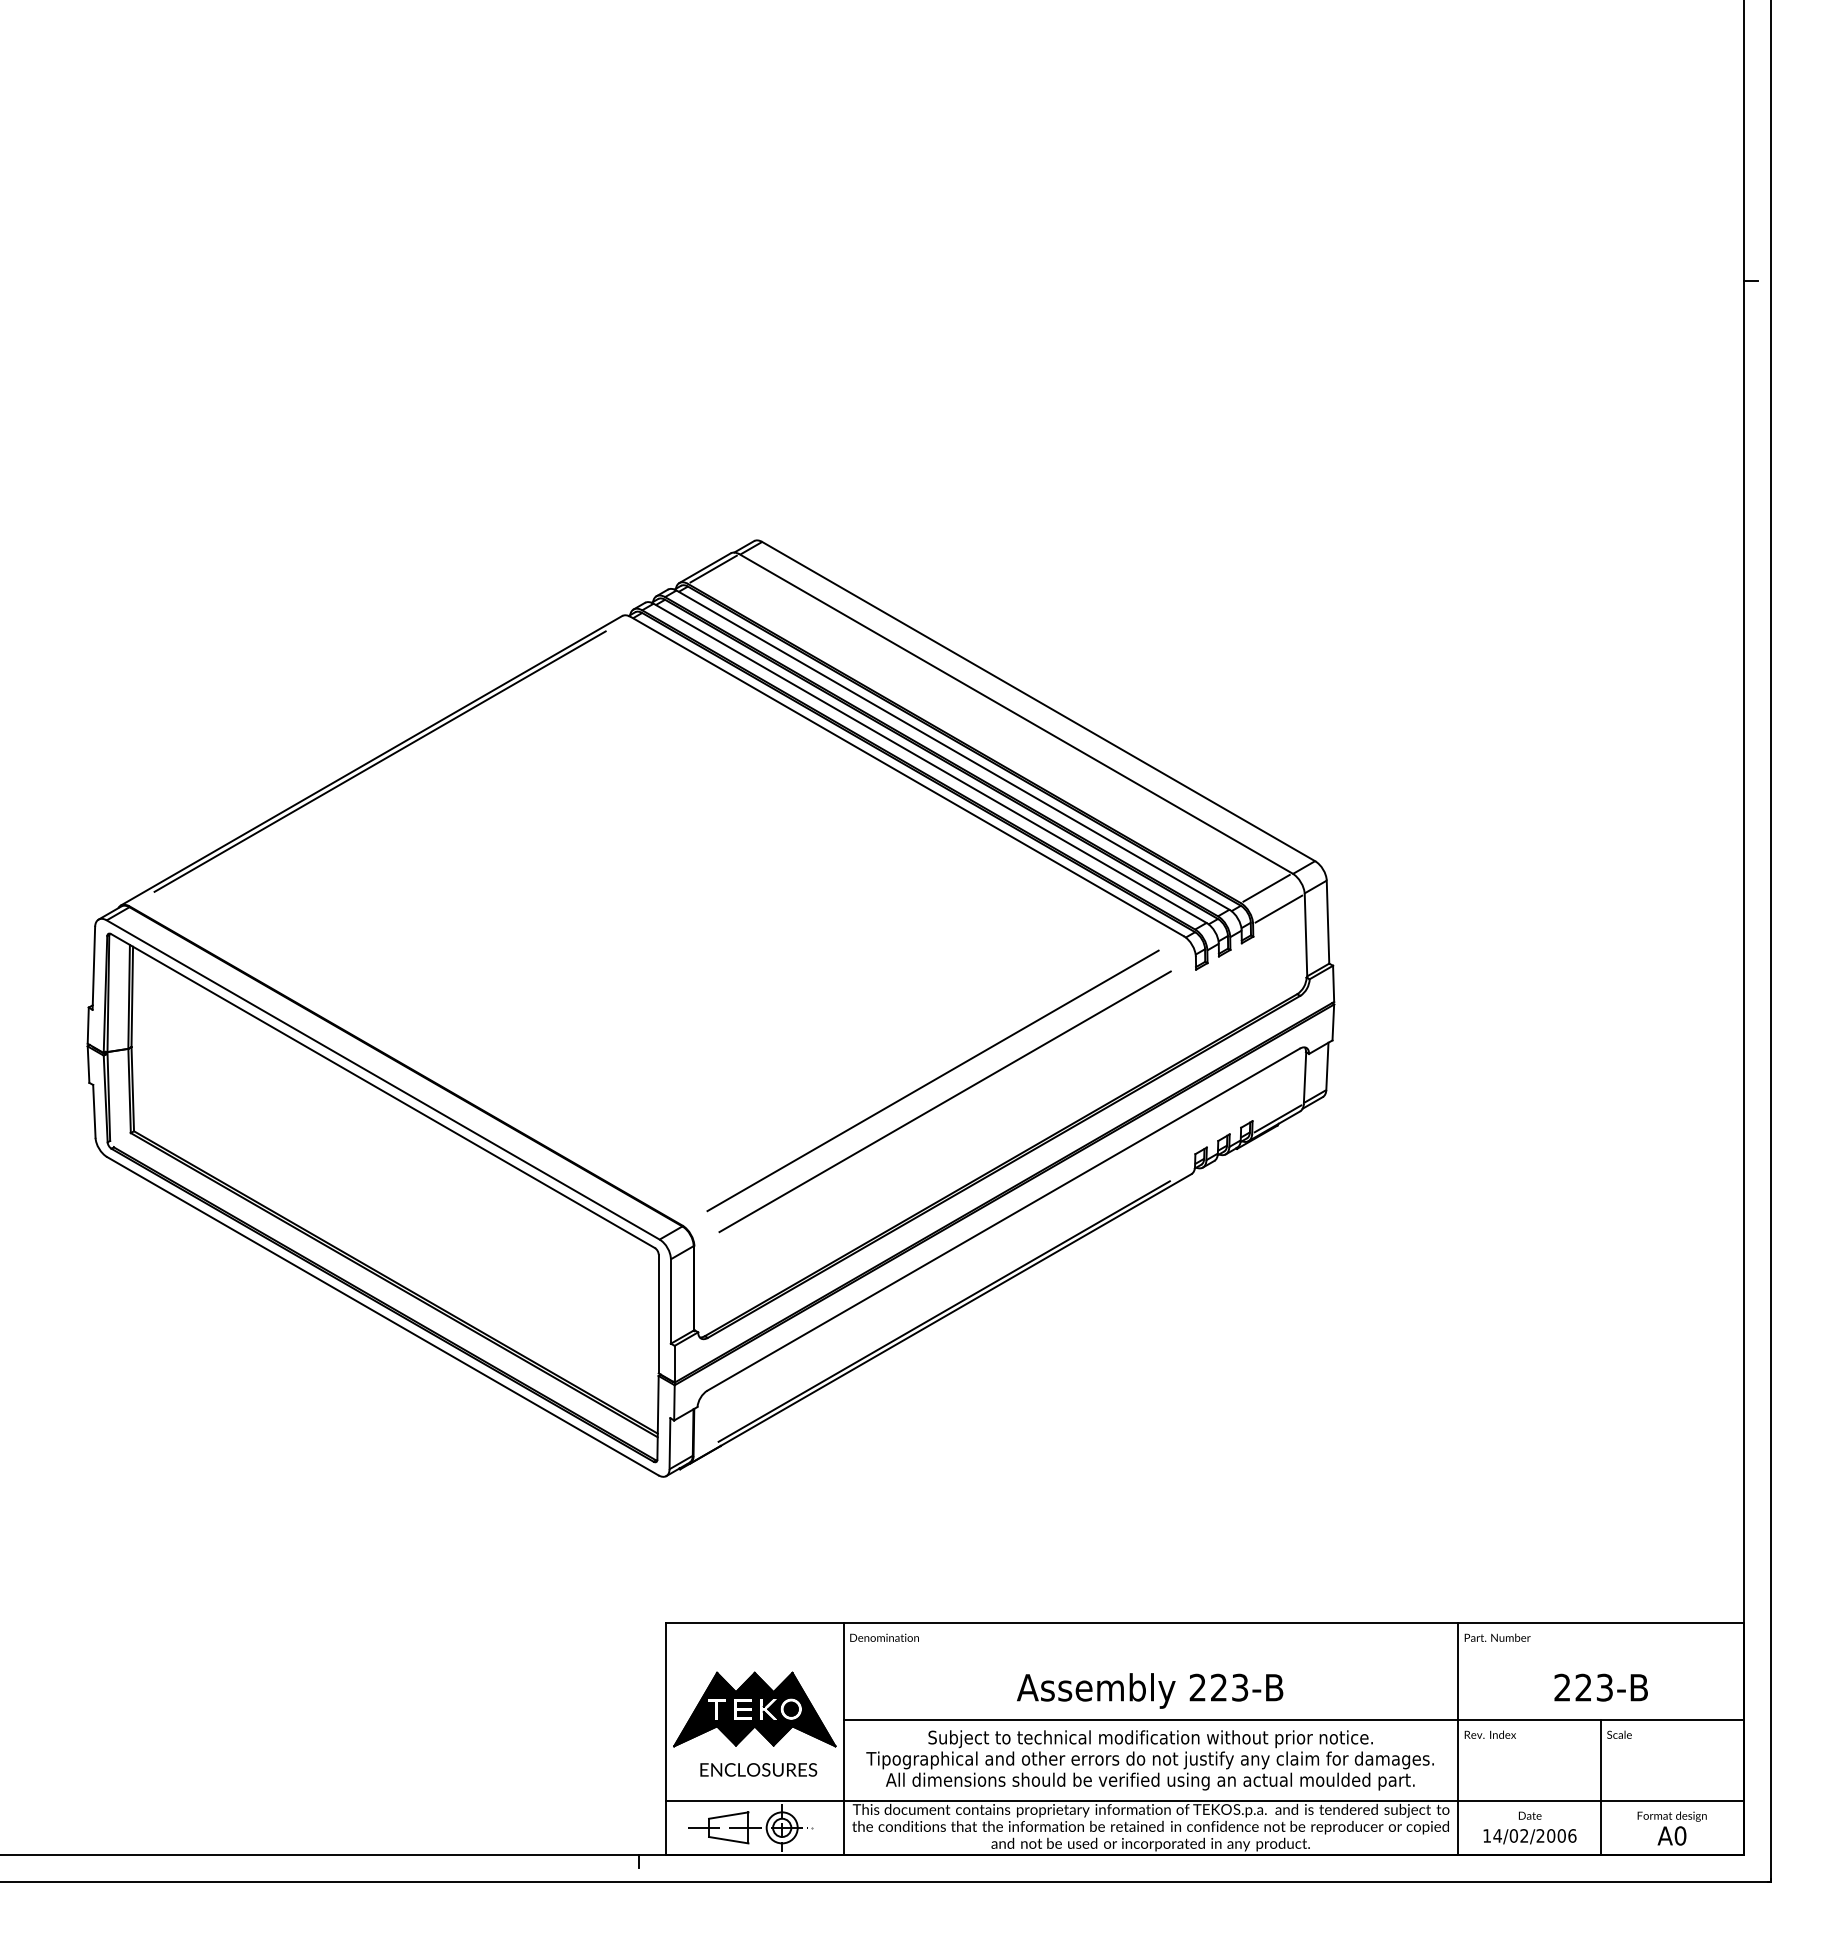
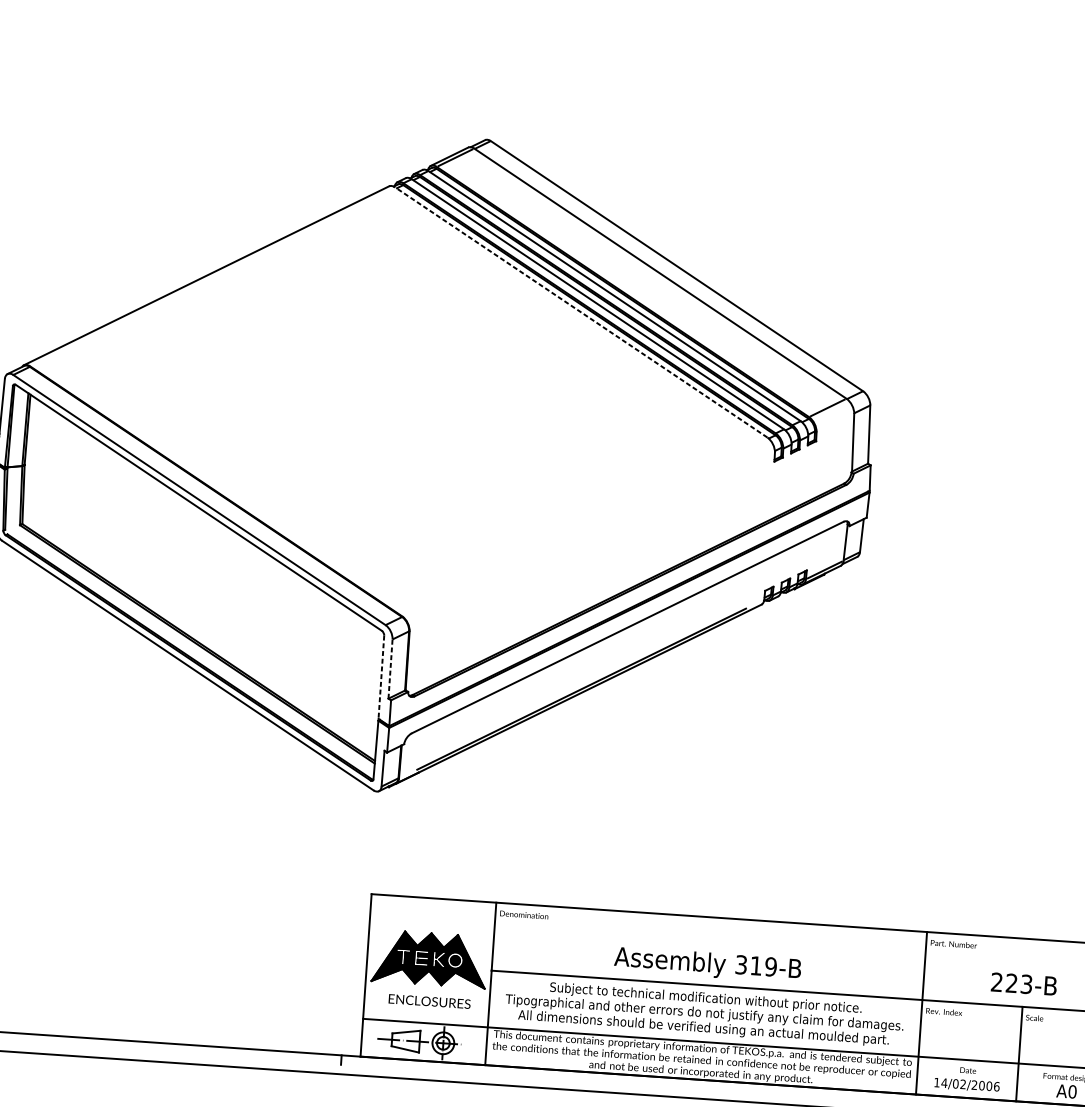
line: (379, 761) -> (212, 276), removed
line: (906, 776) -> (580, 312), solid -> dashed
line: (1278, 908) -> (835, 422), removed
line: (932, 1080) -> (584, 526), removed
line: (944, 1101) -> (591, 541), removed
line: (670, 1301) -> (390, 669), solid -> dashed
line: (658, 1314) -> (381, 677), solid -> dashed
text: (1218, 1687) -> (755, 965), 223-B -> 319-B

